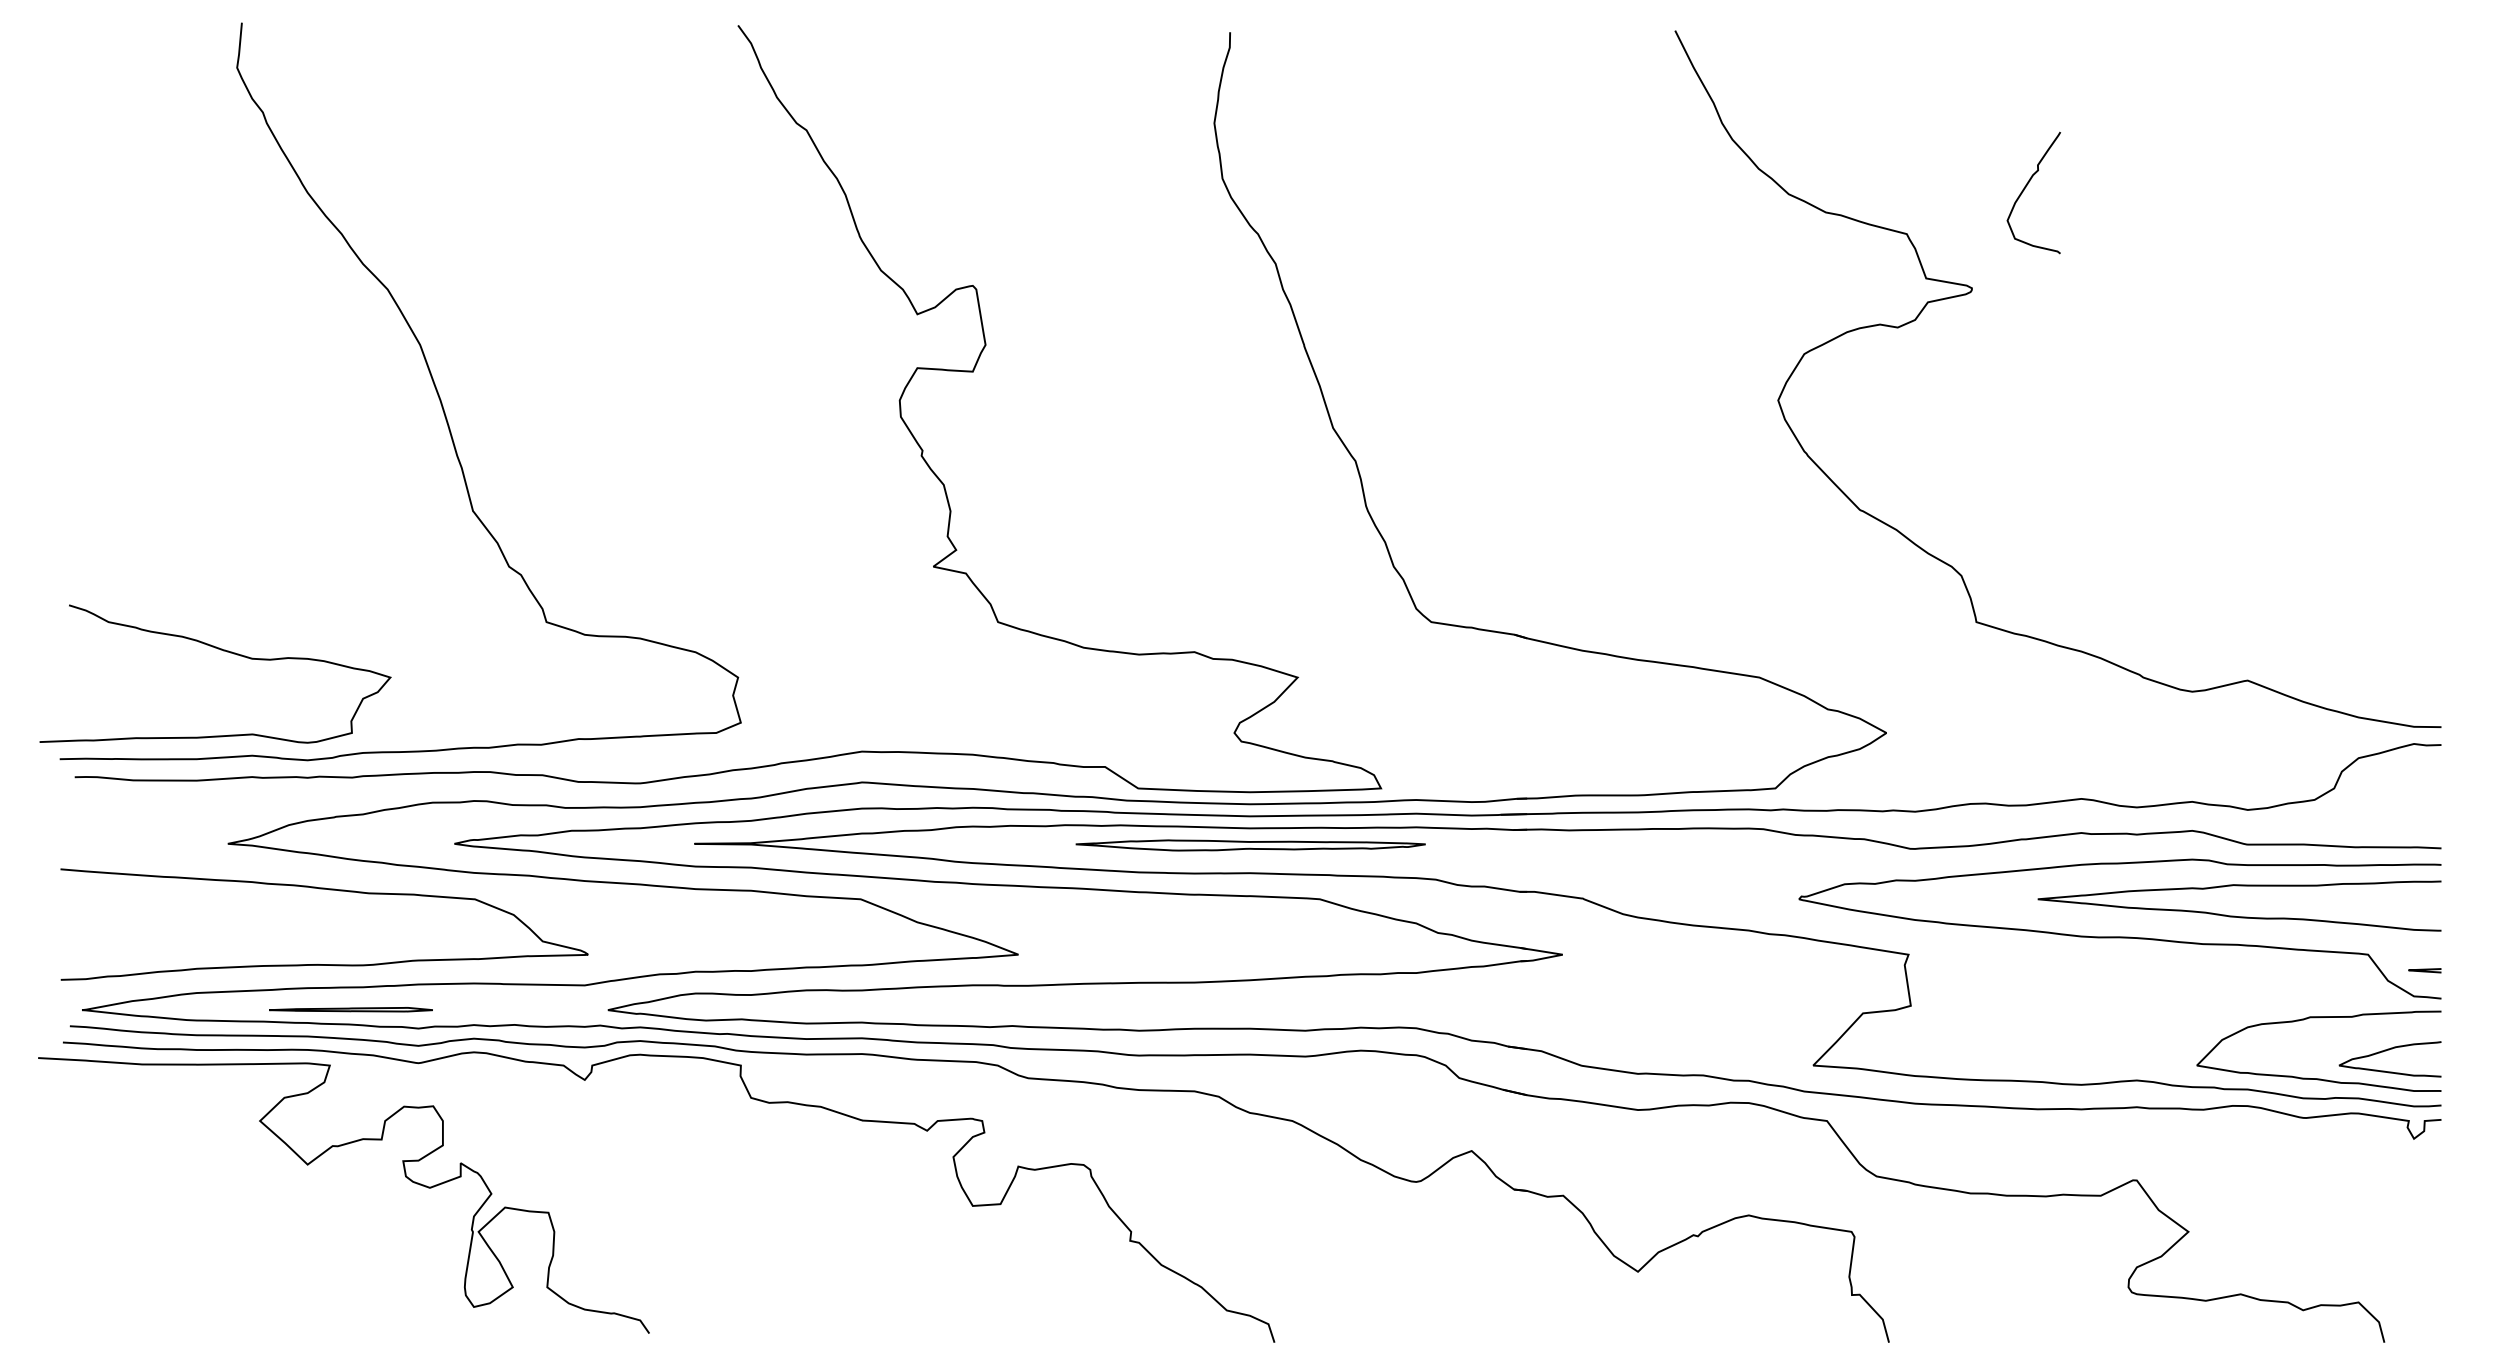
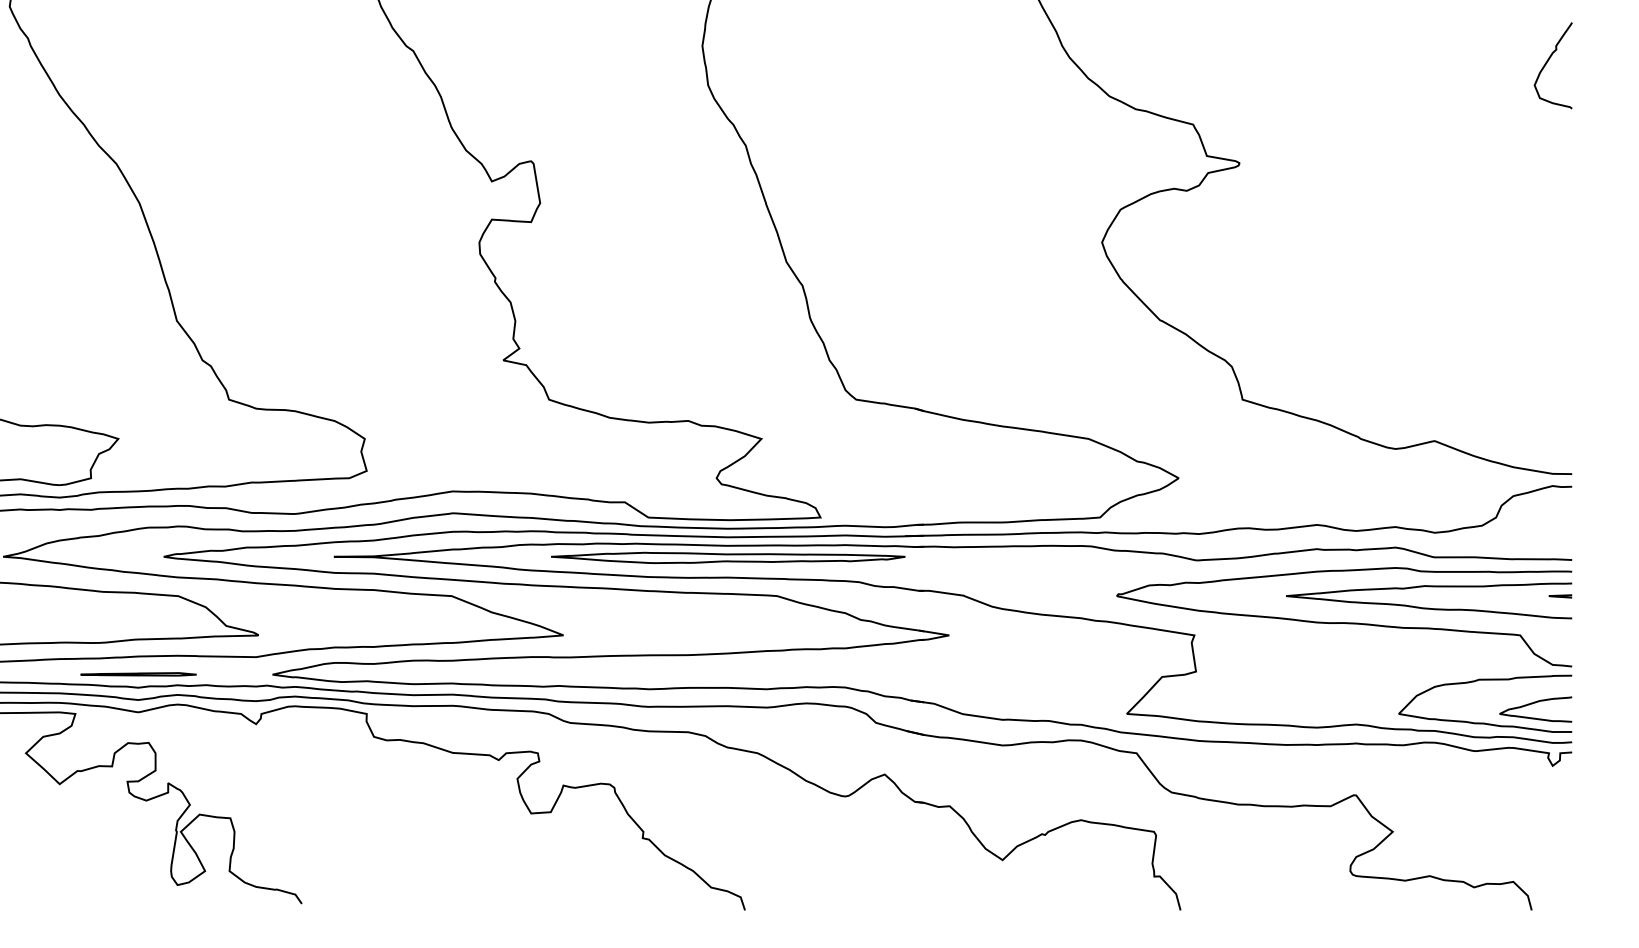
curve: (2026, 187) -> (1548, 61), moved
part: (1250, 845) -> (728, 557), size x1.43
curve: (2424, 970) -> (1560, 596), moved
part: (350, 1009) -> (138, 674), moved

